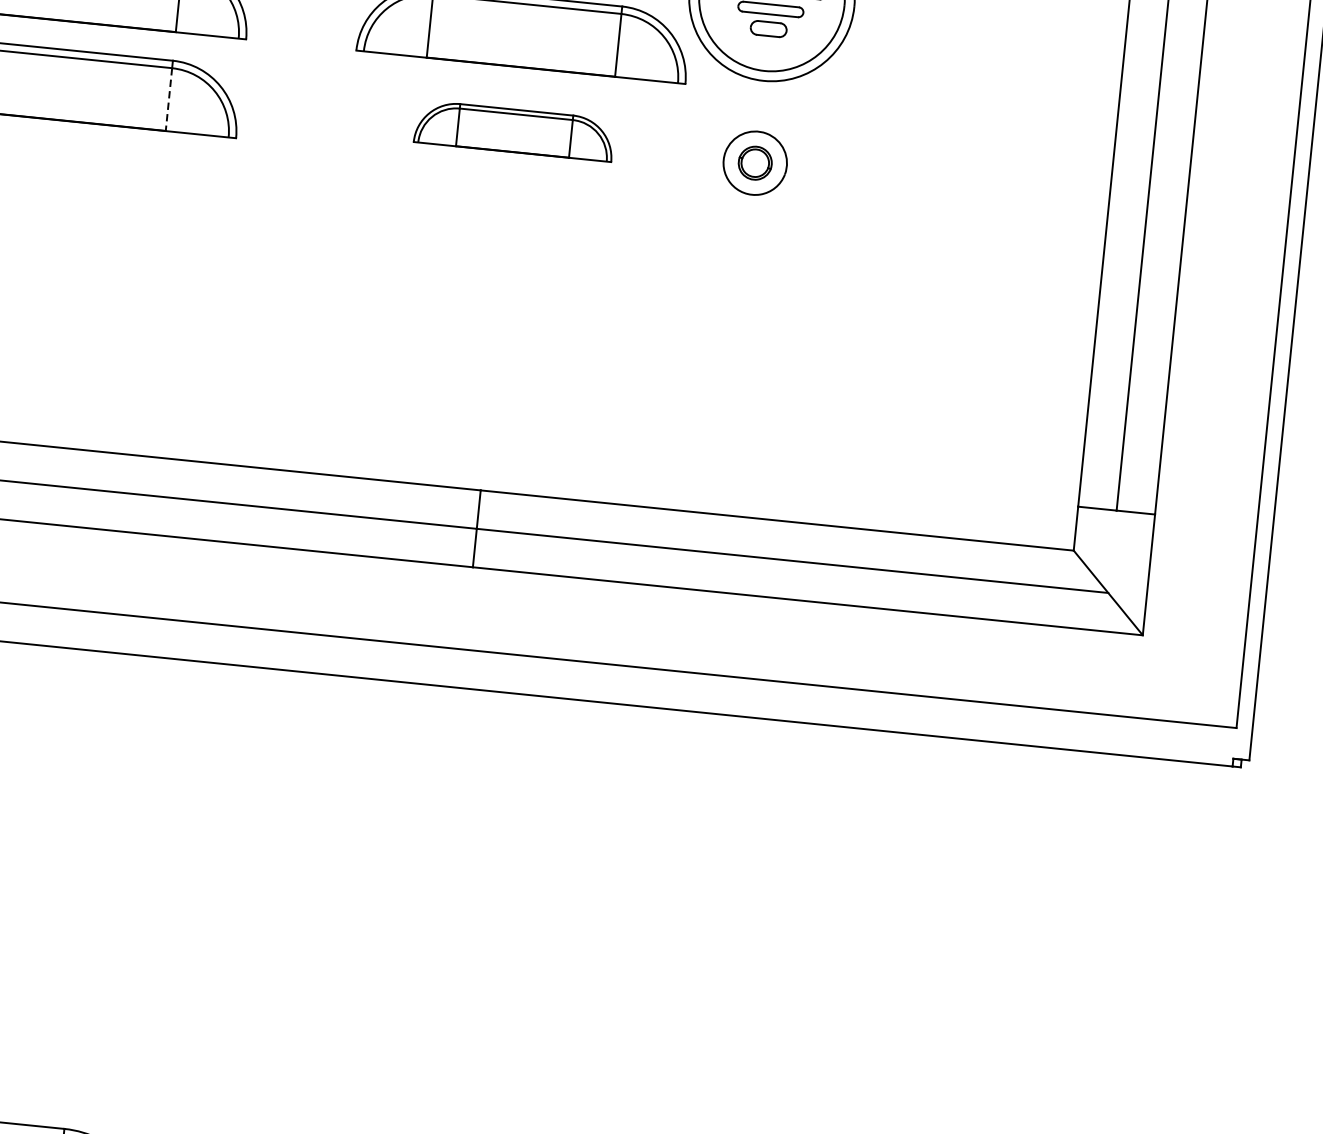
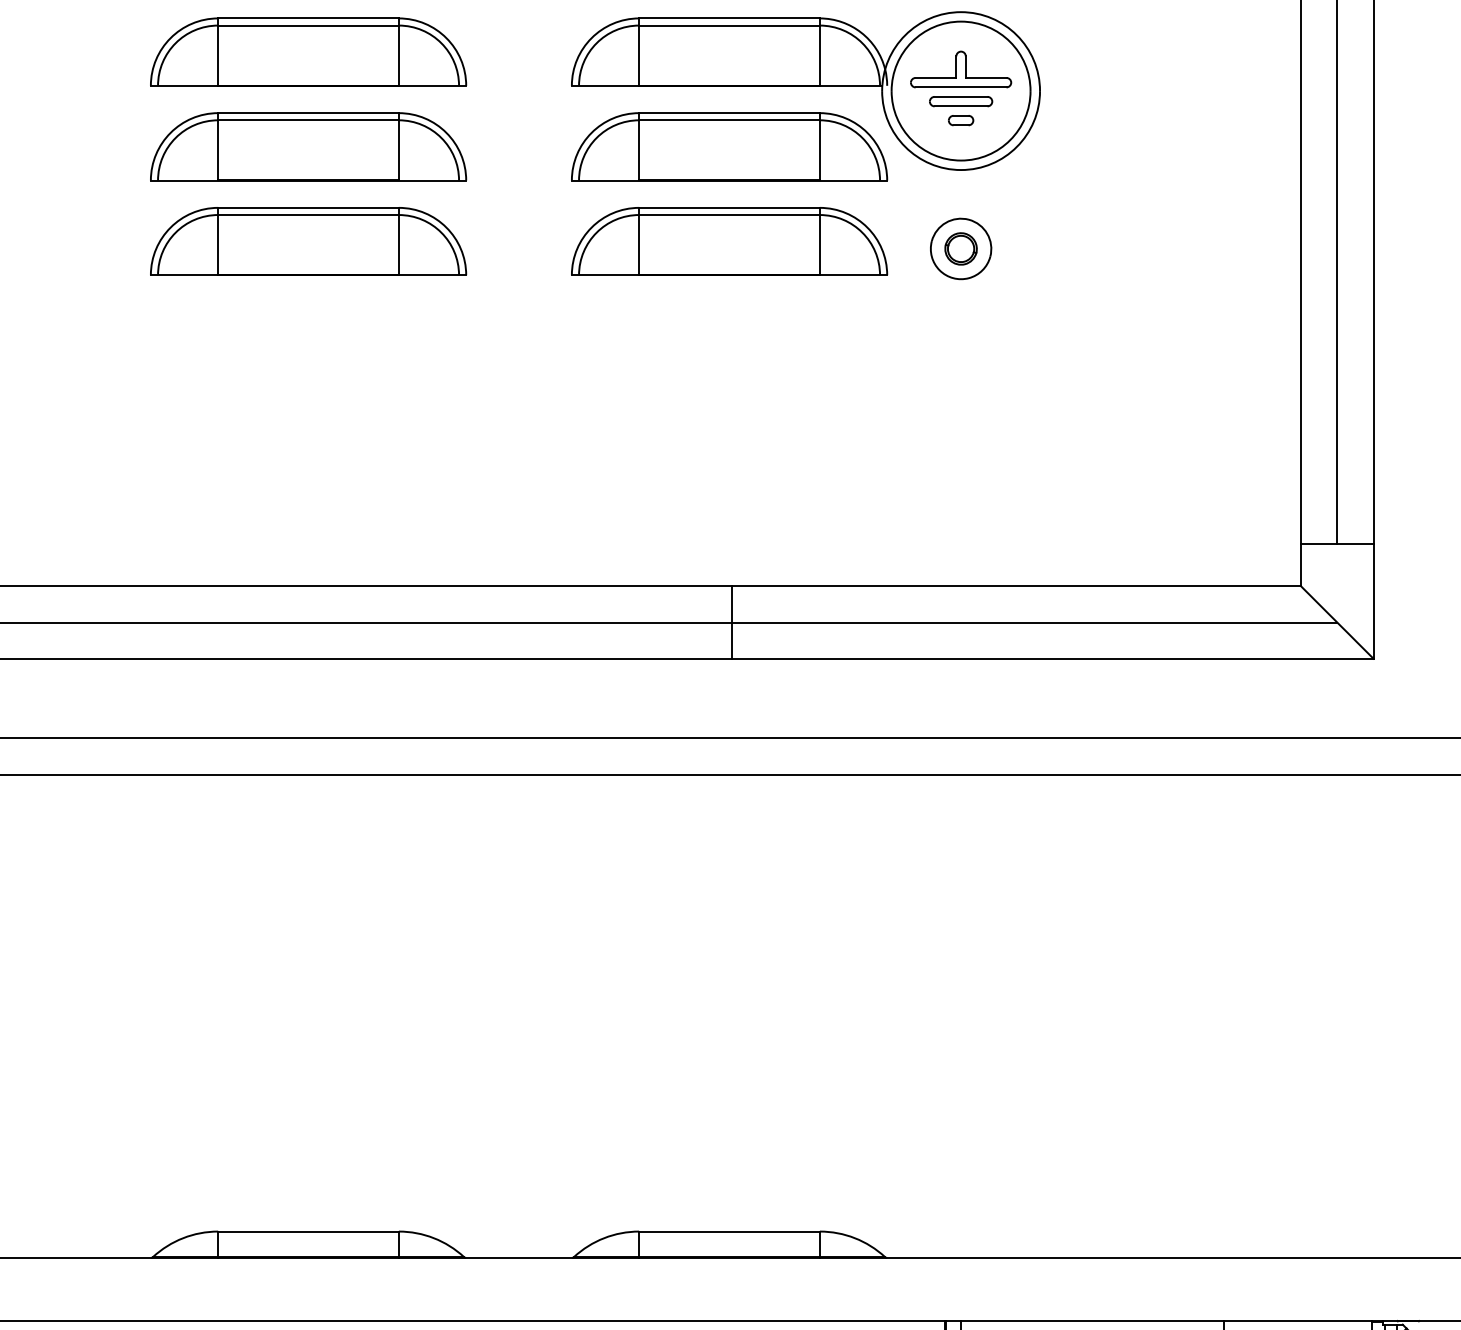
part: (769, 29) -> (961, 120), size x0.71
line: (168, 99) -> (398, 245), dashed -> solid
part: (514, 130) -> (729, 241), size x1.67

